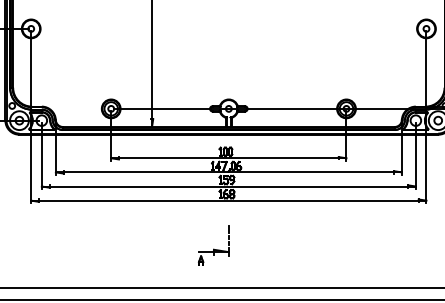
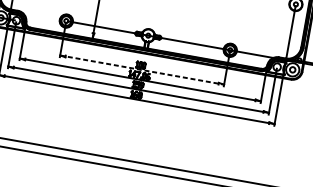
line: (228, 158) -> (141, 70), solid -> dashed
part: (213, 245) -> (120, 128), removed

